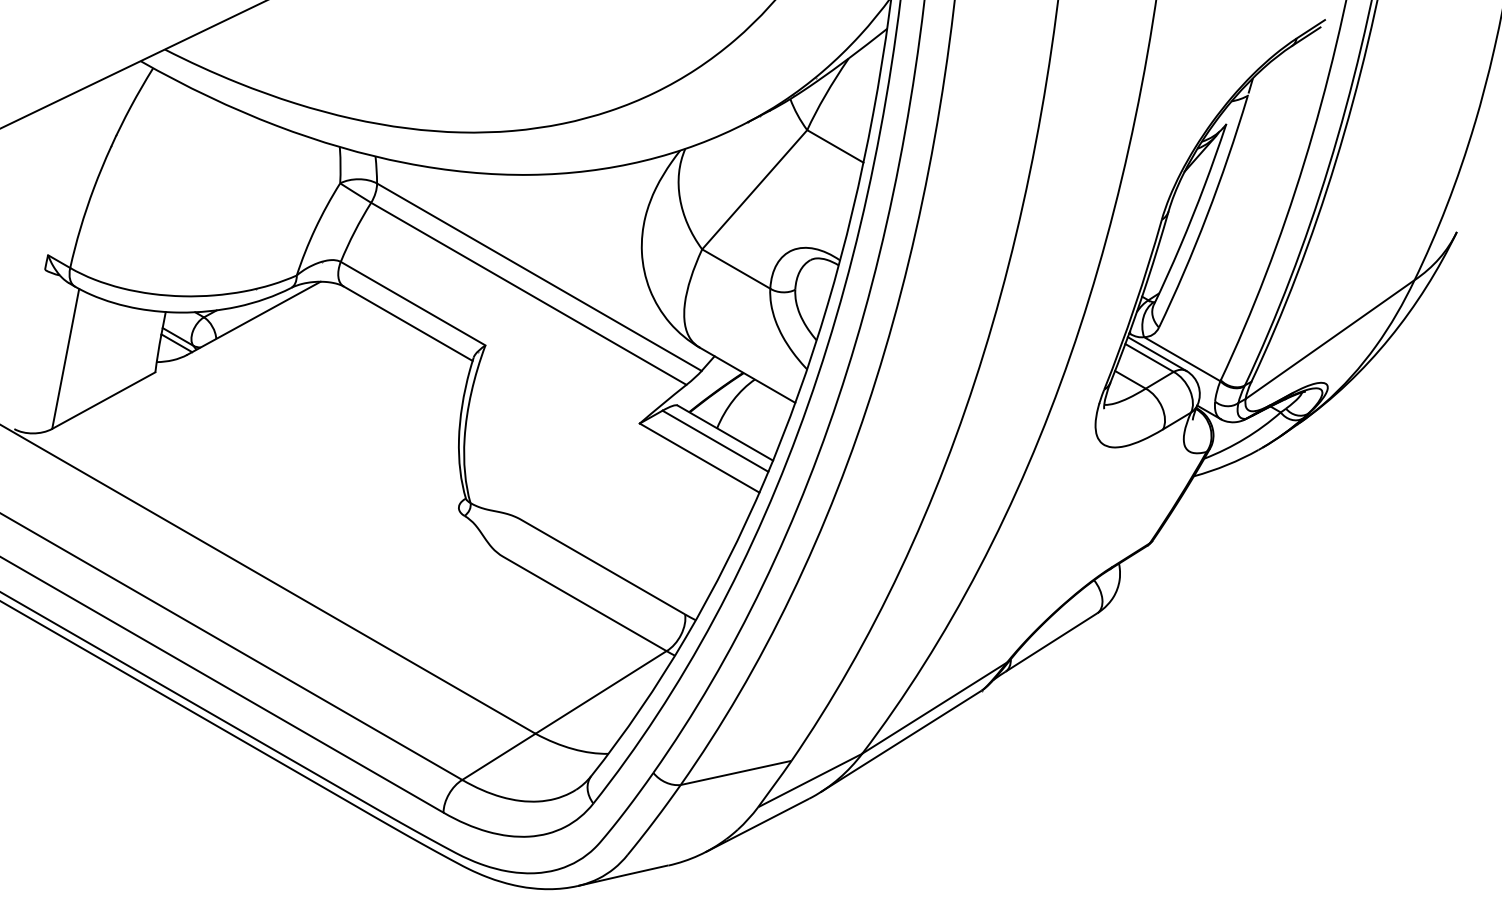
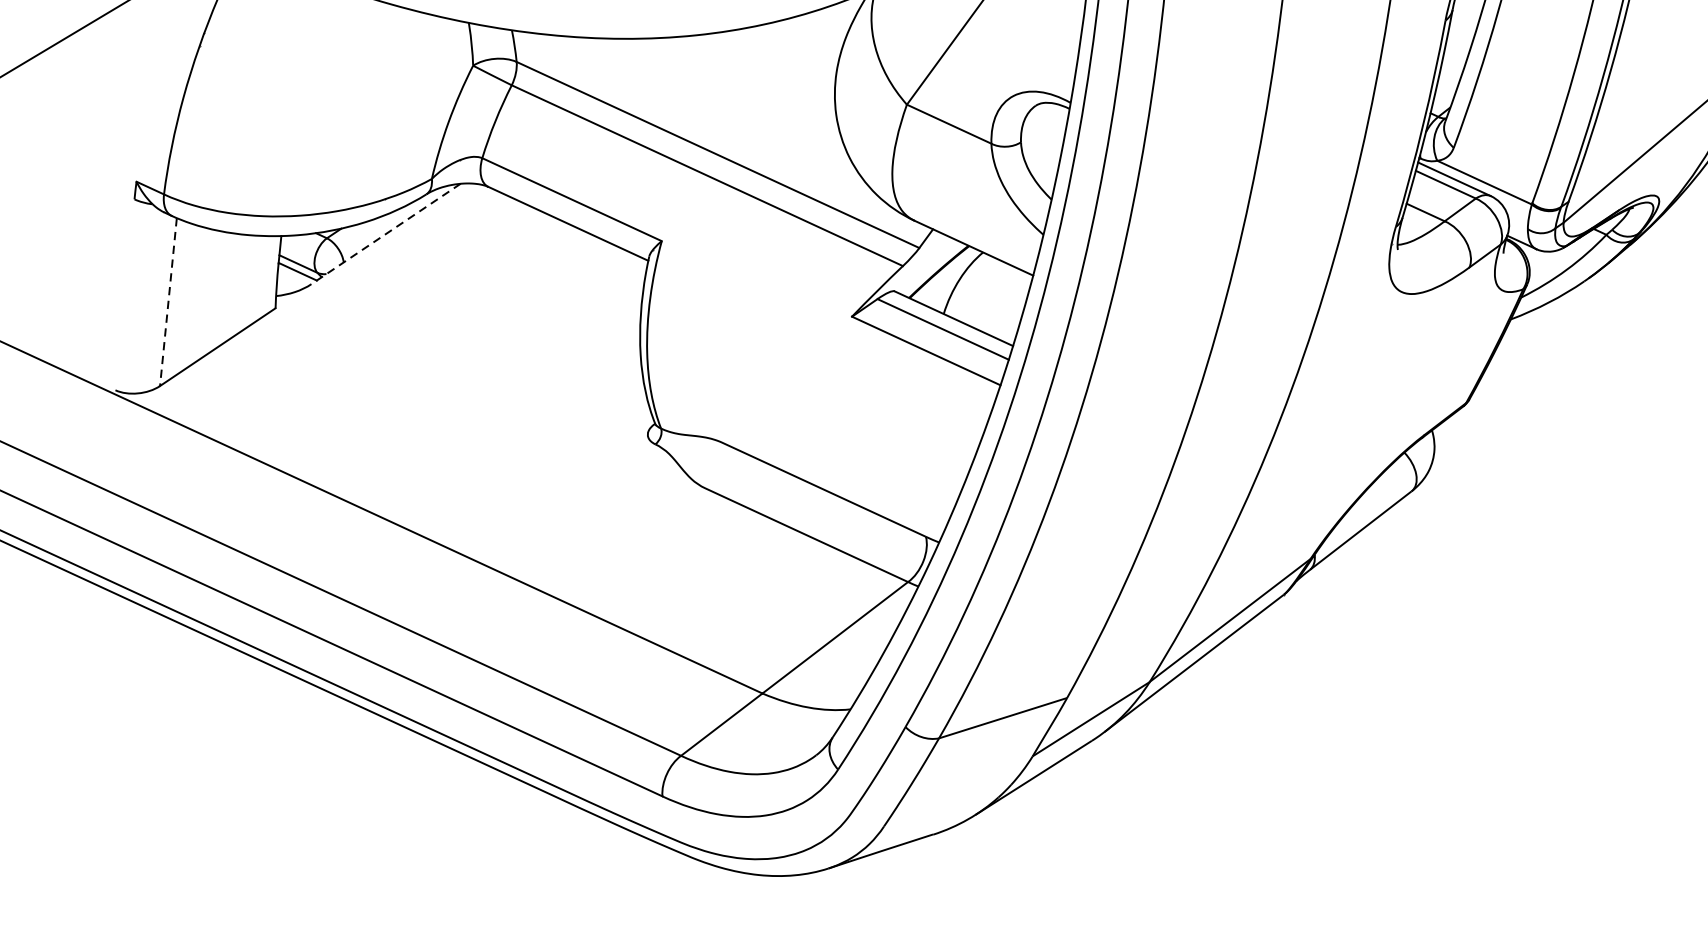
line: (254, 318) -> (386, 234), solid -> dashed
line: (65, 359) -> (168, 302), solid -> dashed

